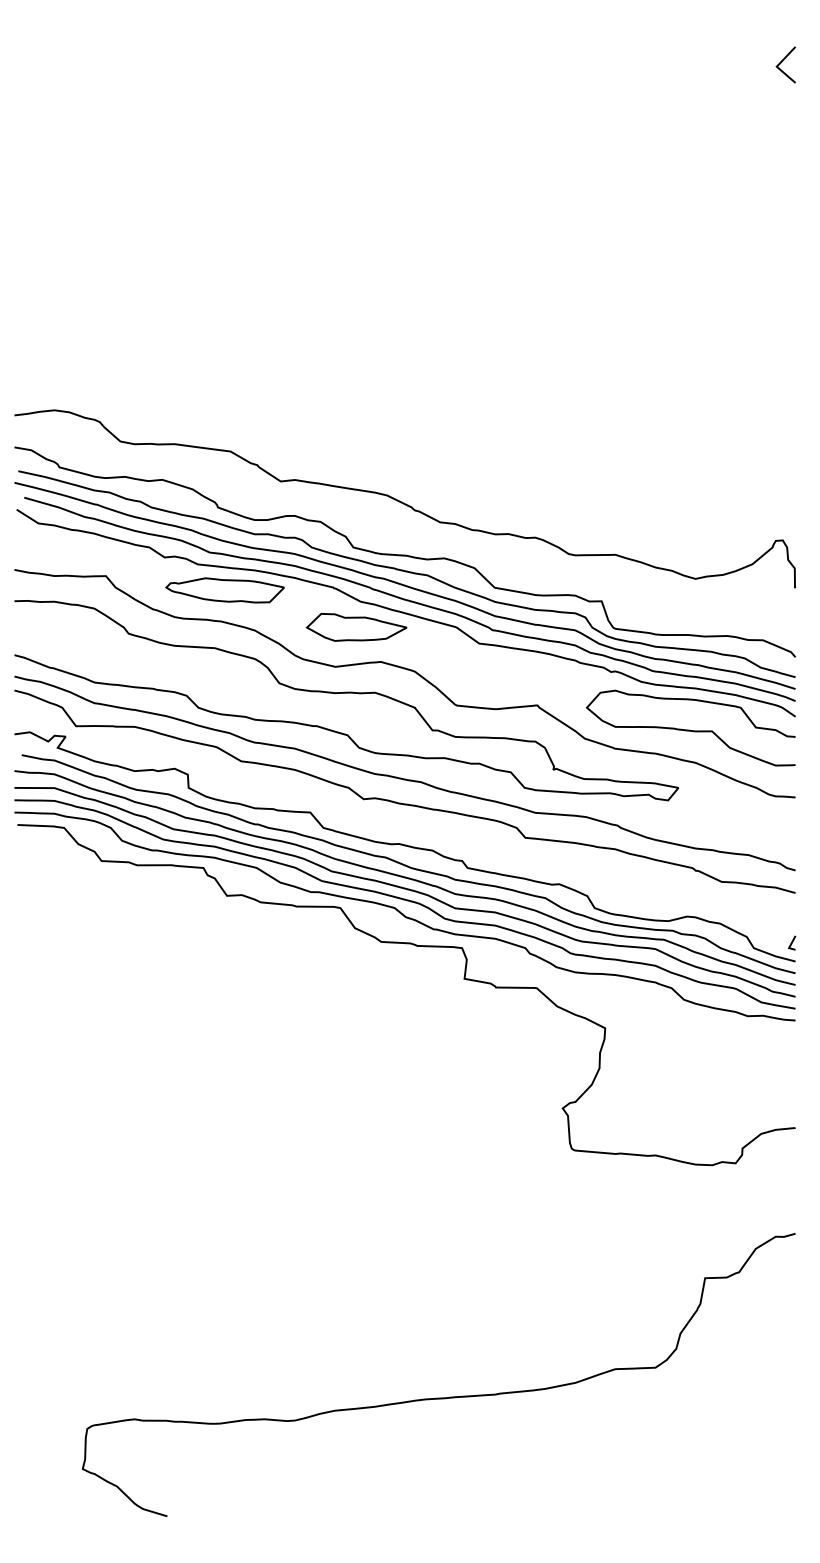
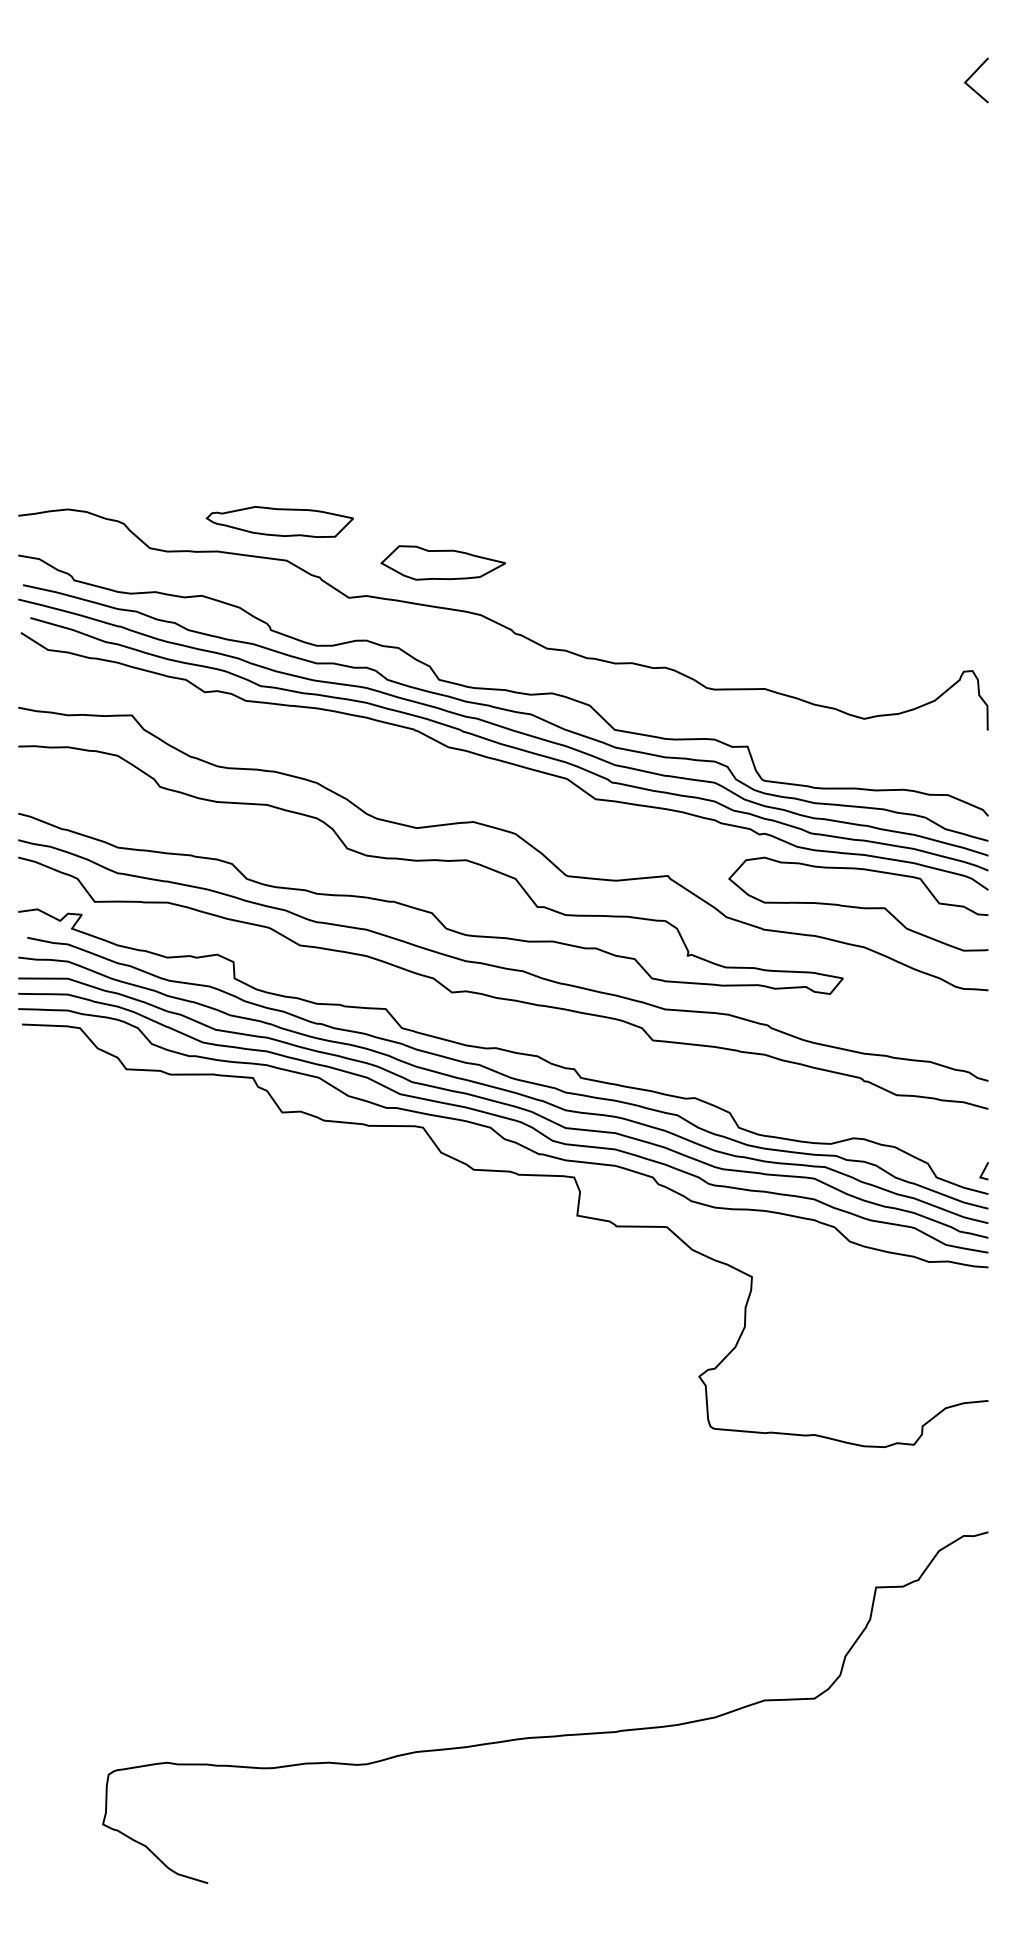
part: (224, 590) -> (279, 522), moved
part: (356, 627) -> (443, 563), moved

